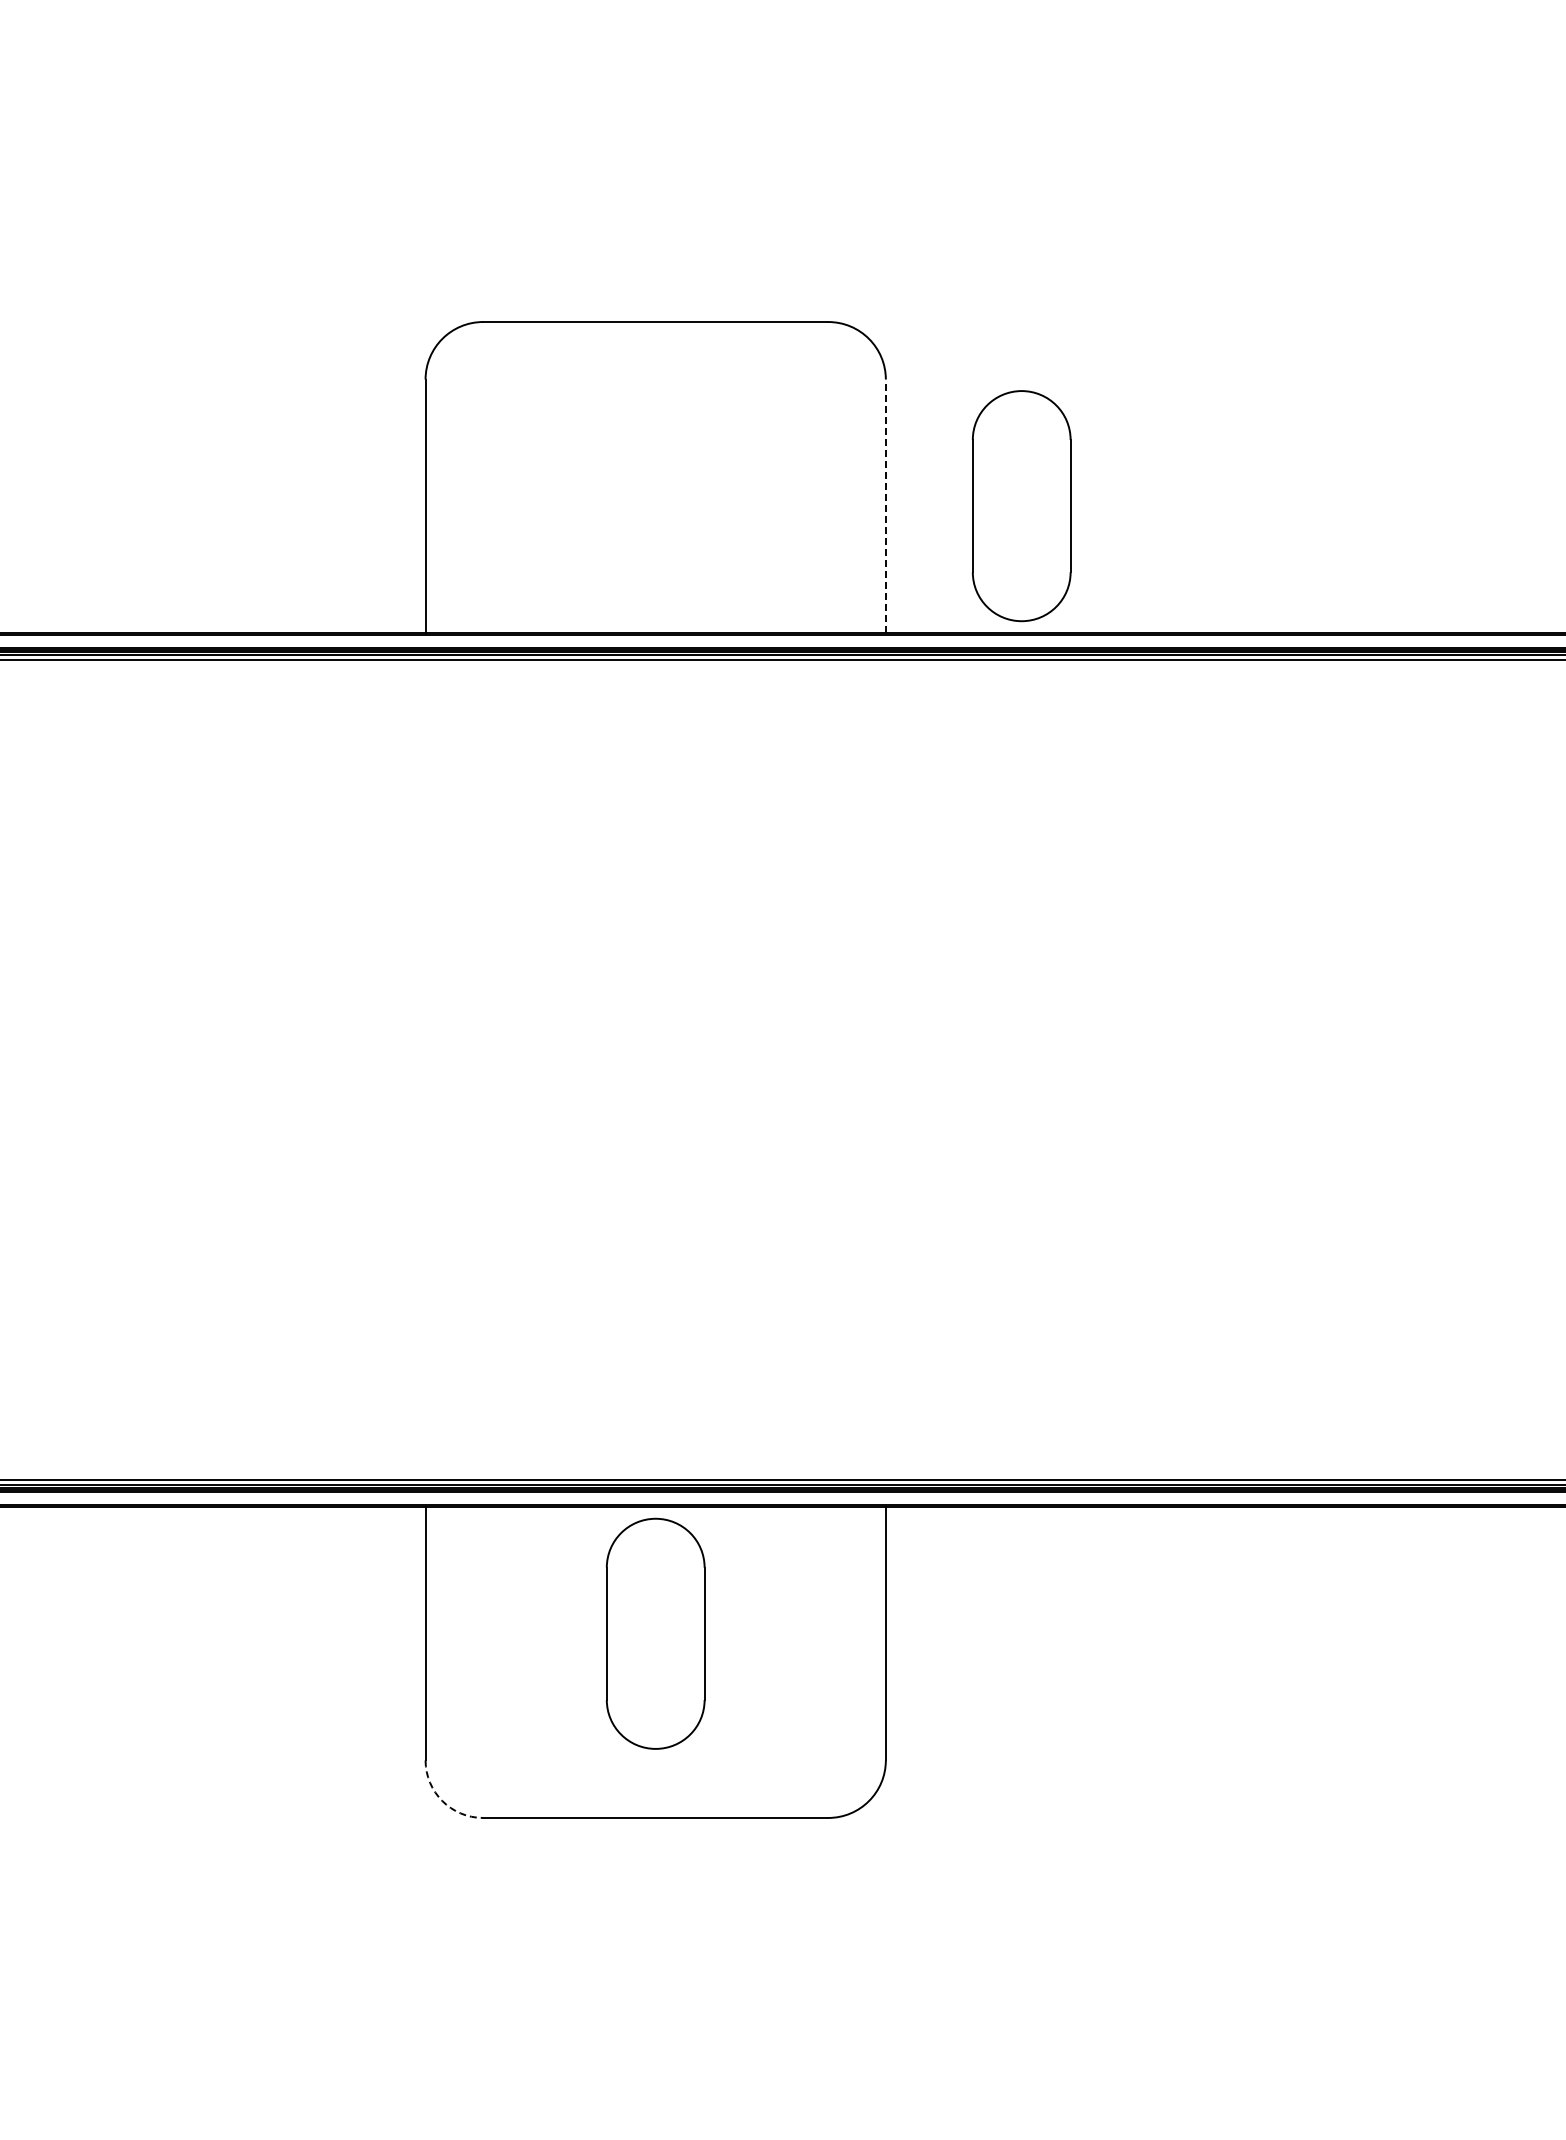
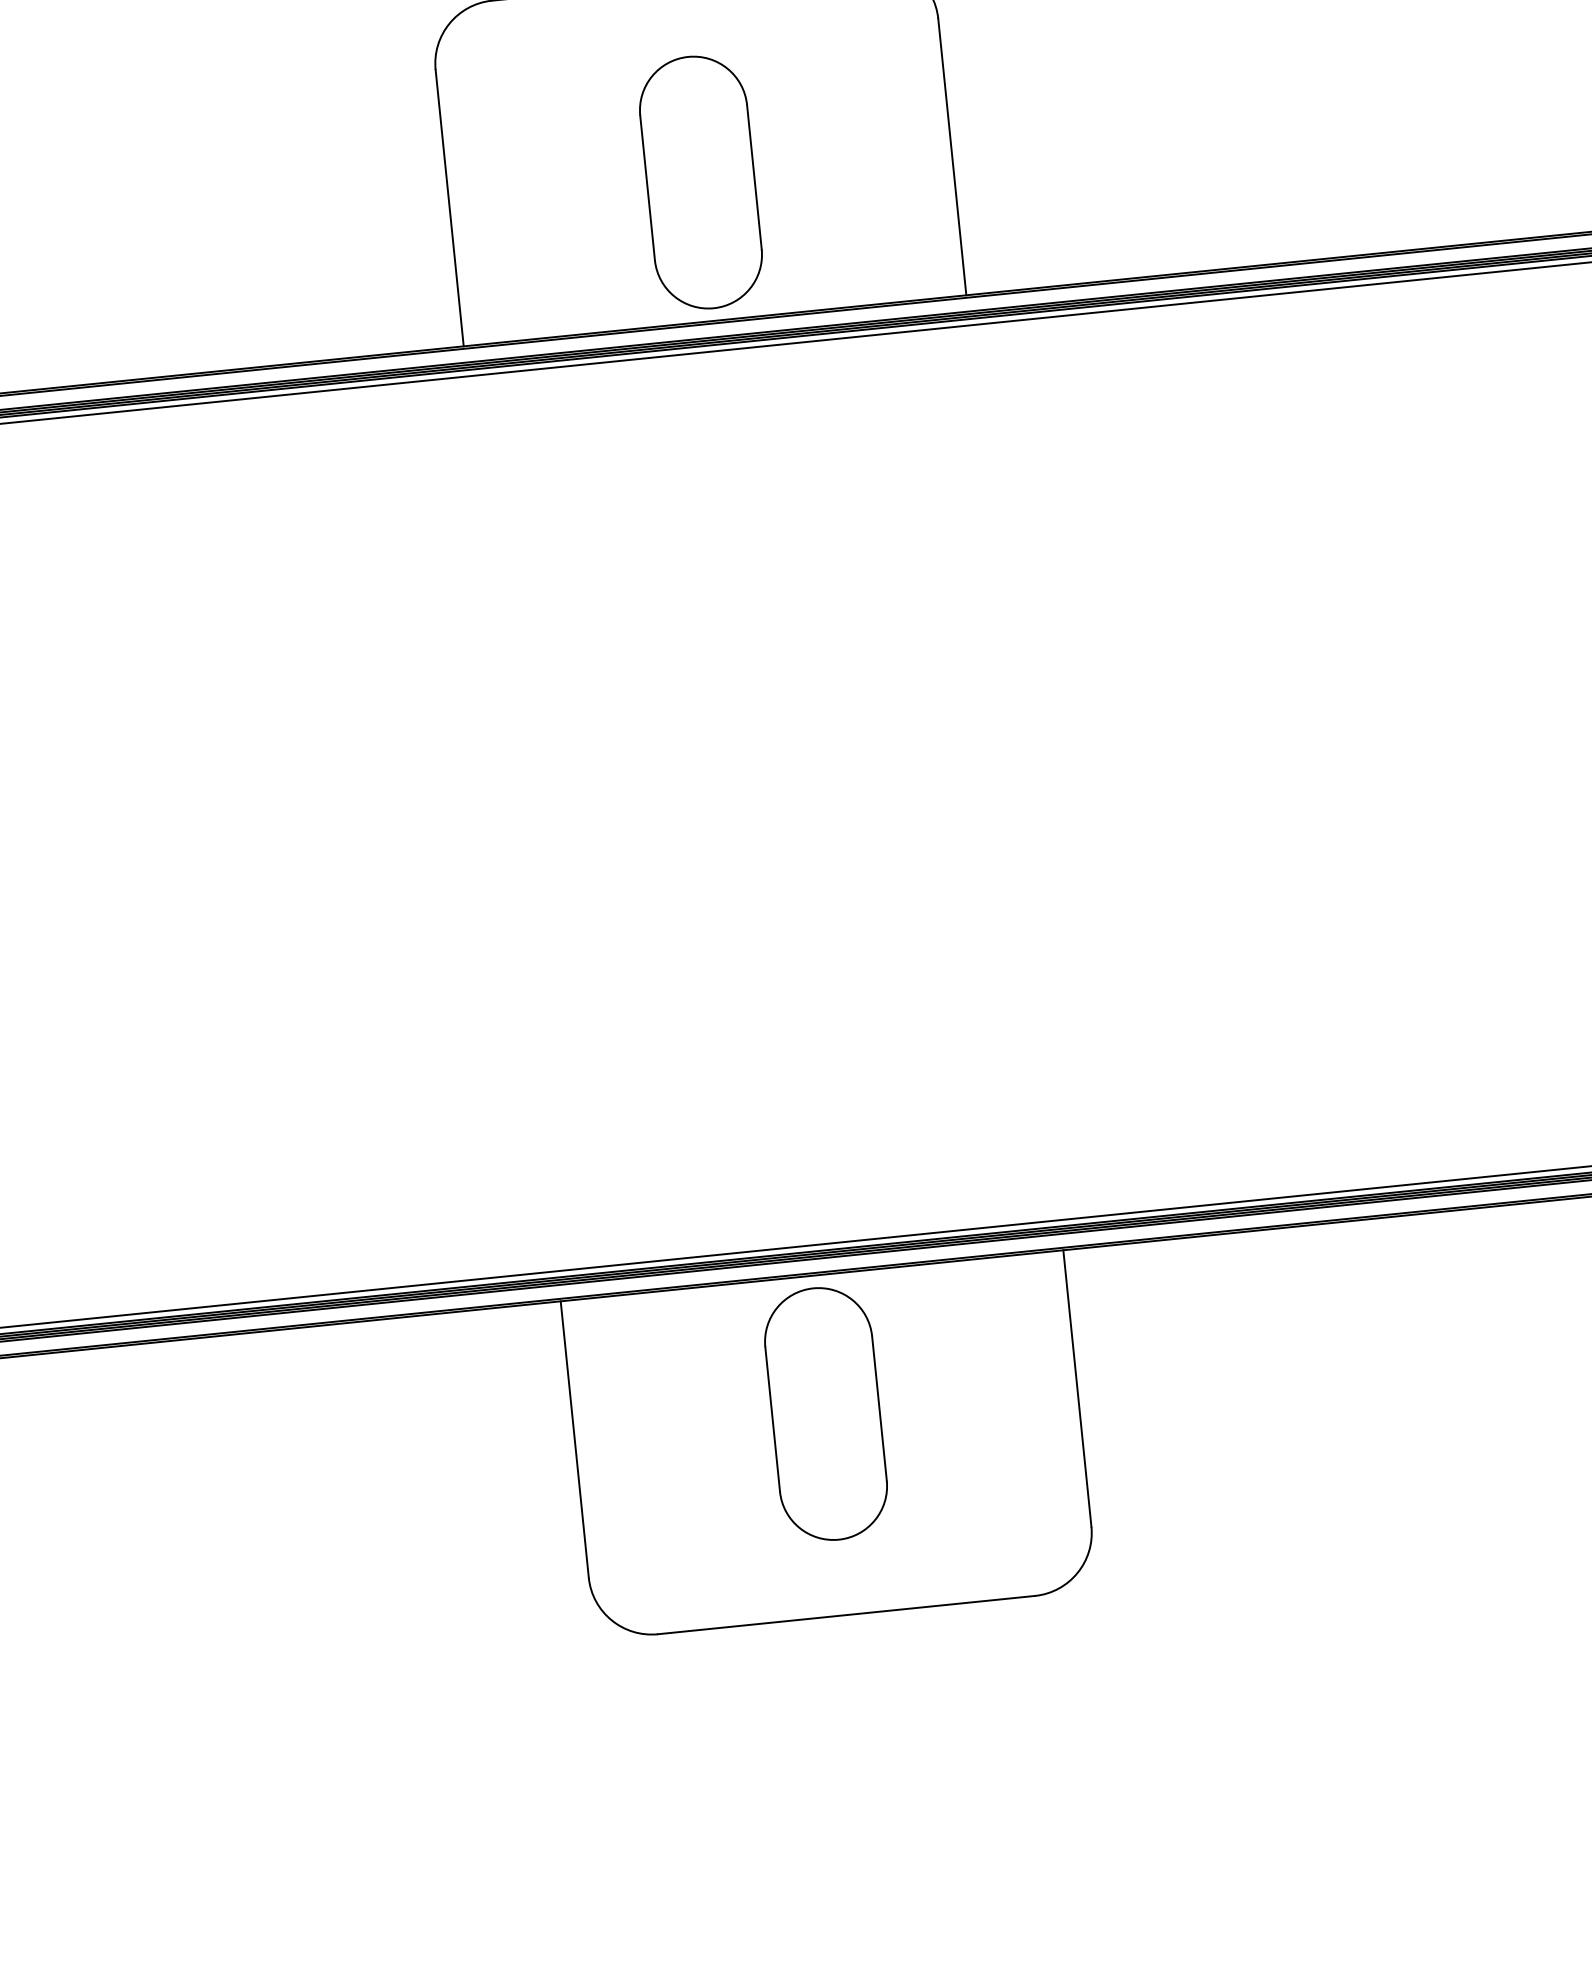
line: (885, 506) -> (951, 157), dashed -> solid
part: (1021, 506) -> (700, 183), moved
arc: (442, 1801) -> (611, 1620), dashed -> solid

